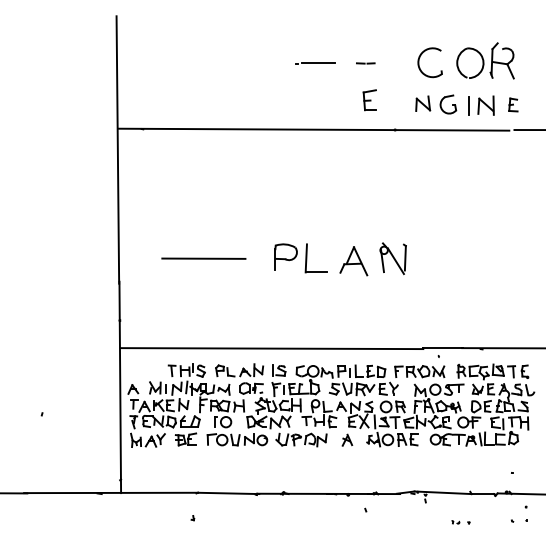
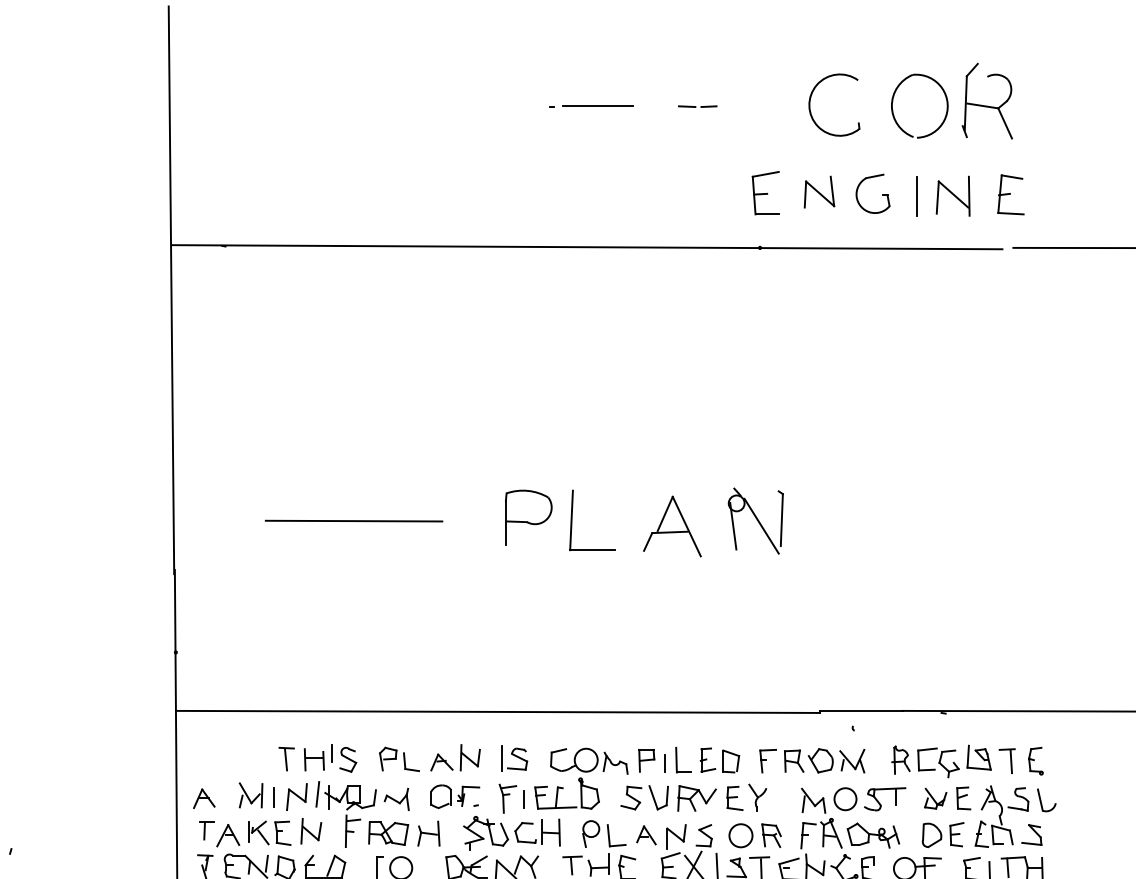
part: (369, 100) -> (765, 193), moved
part: (513, 104) -> (1011, 193), size x1.43

